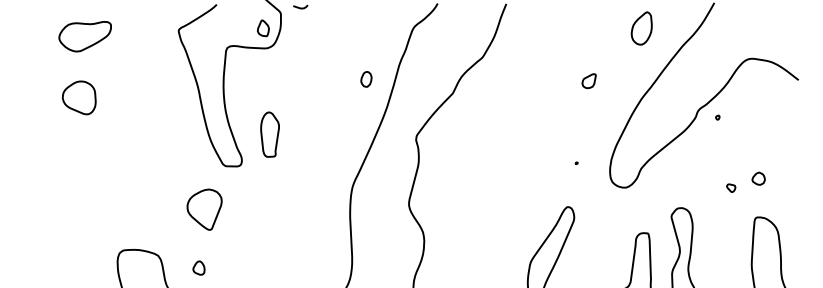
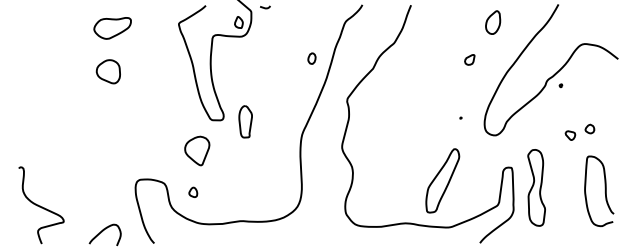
part: (642, 28) -> (493, 22), moved
part: (269, 134) -> (245, 121), moved
part: (731, 187) -> (570, 135), size x1.6

